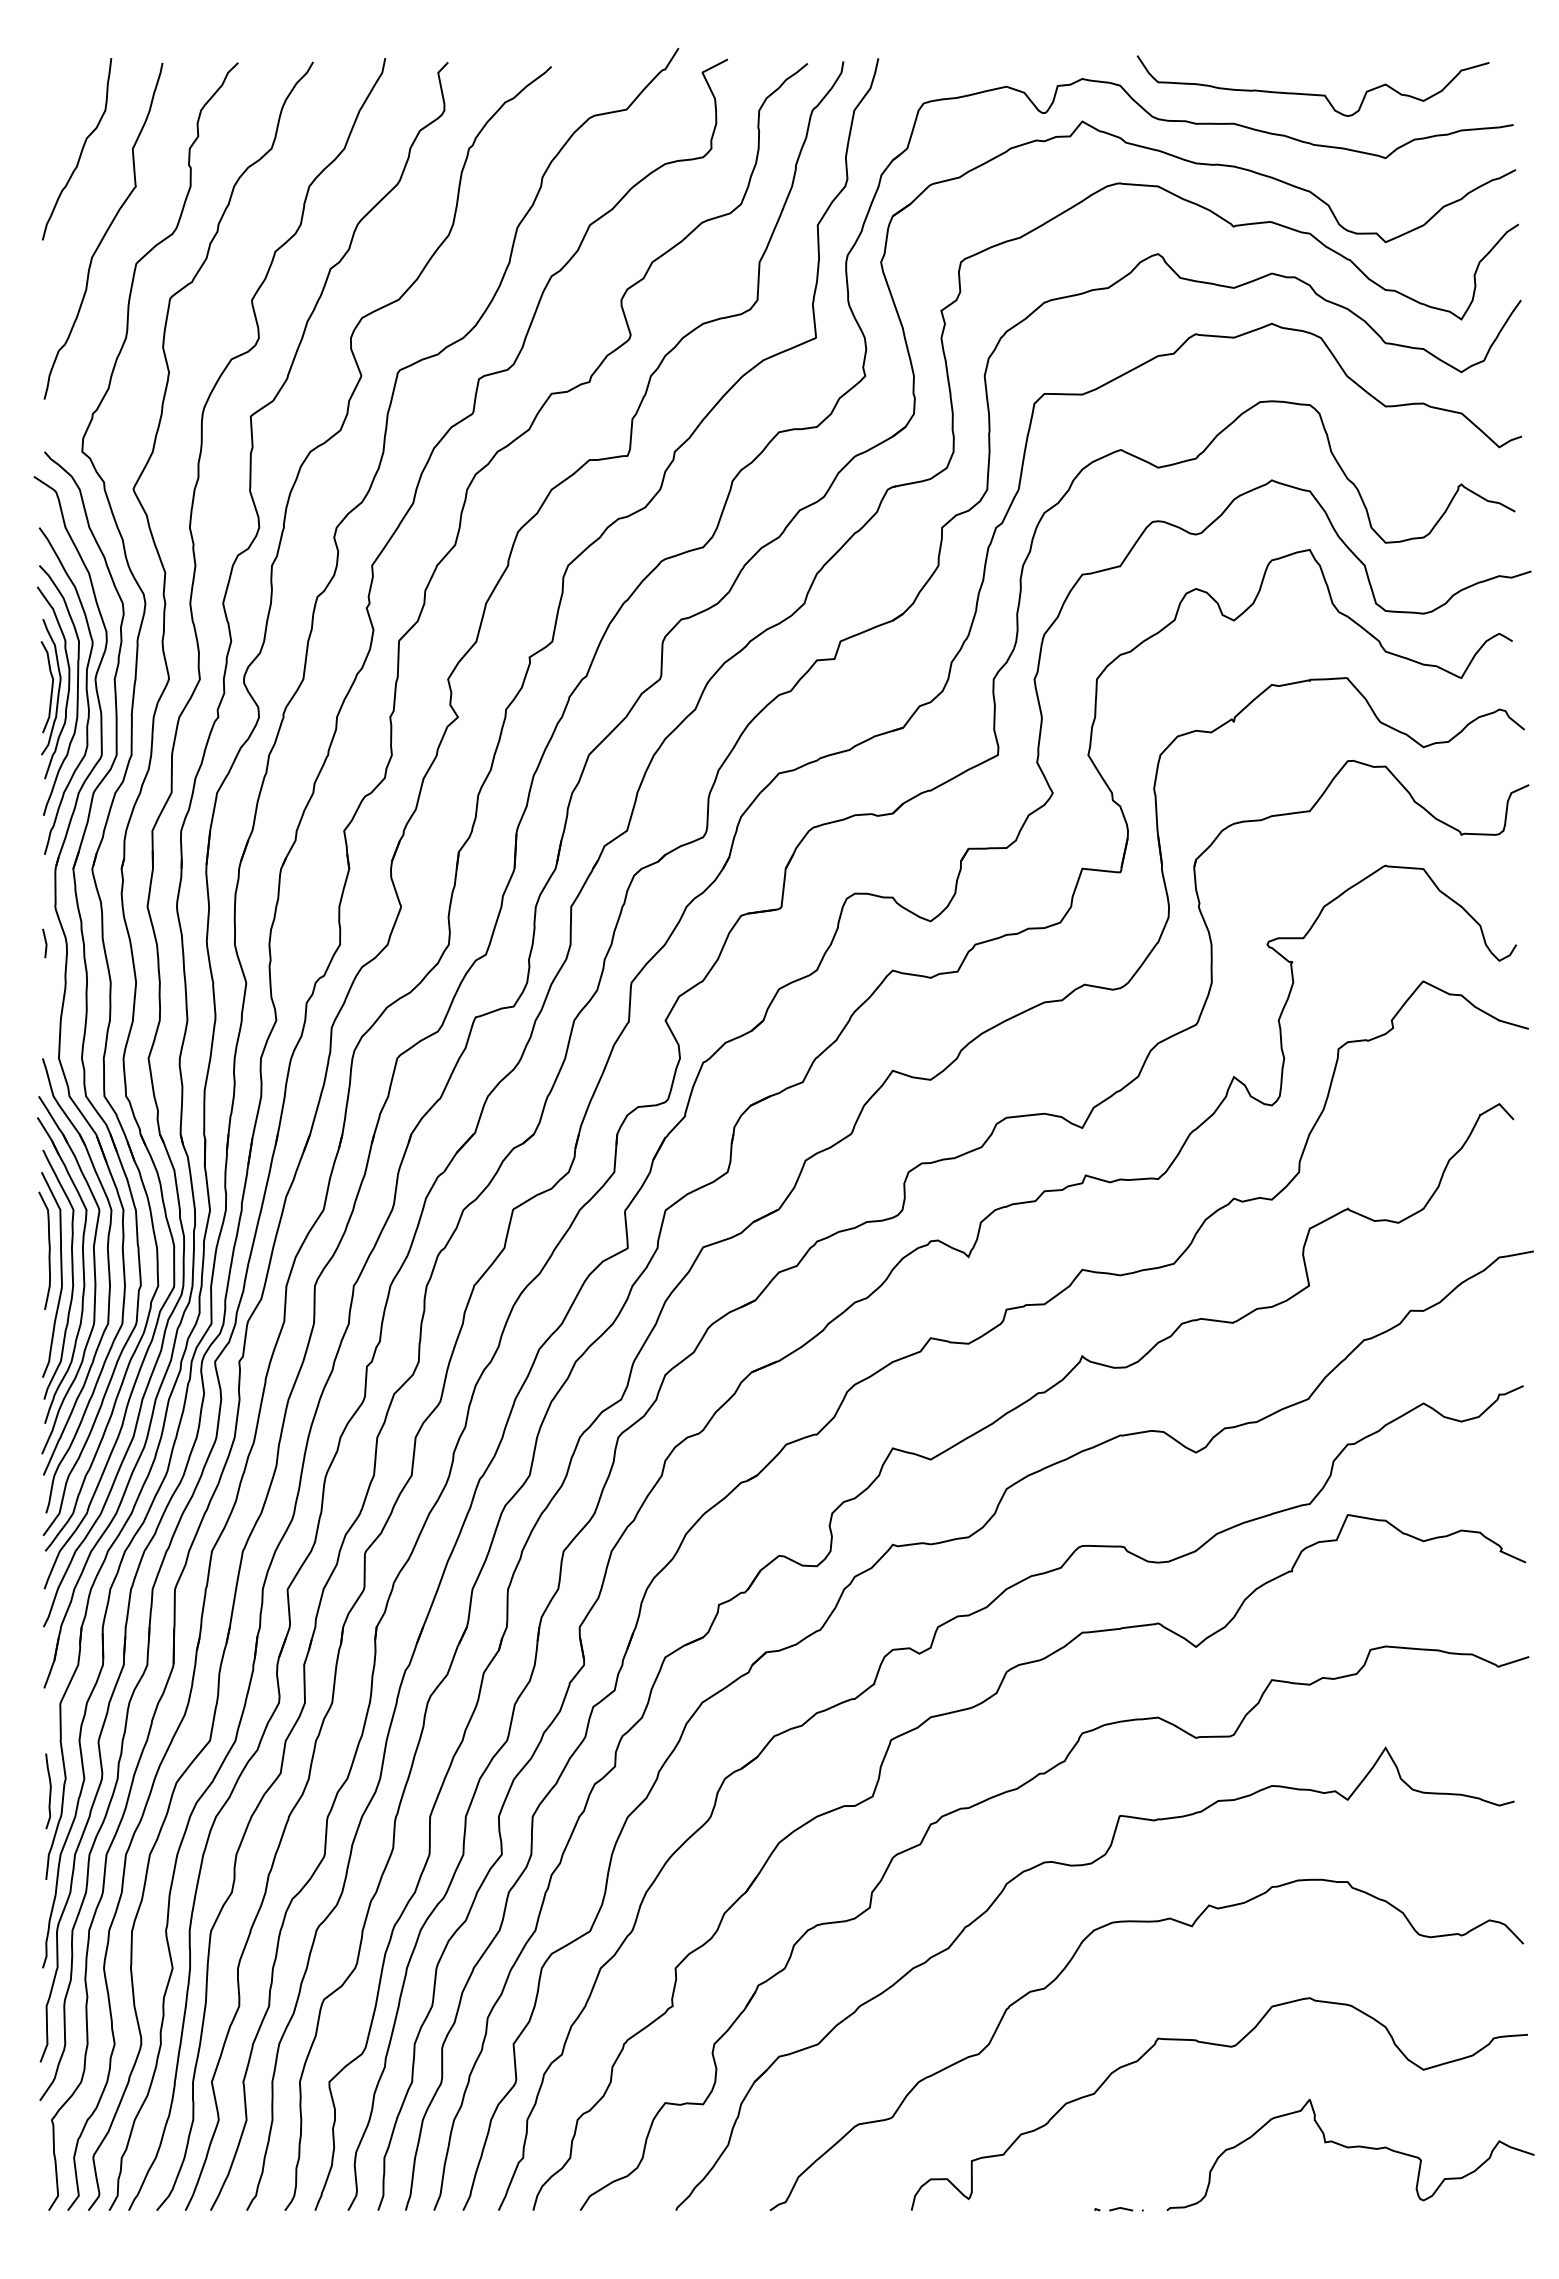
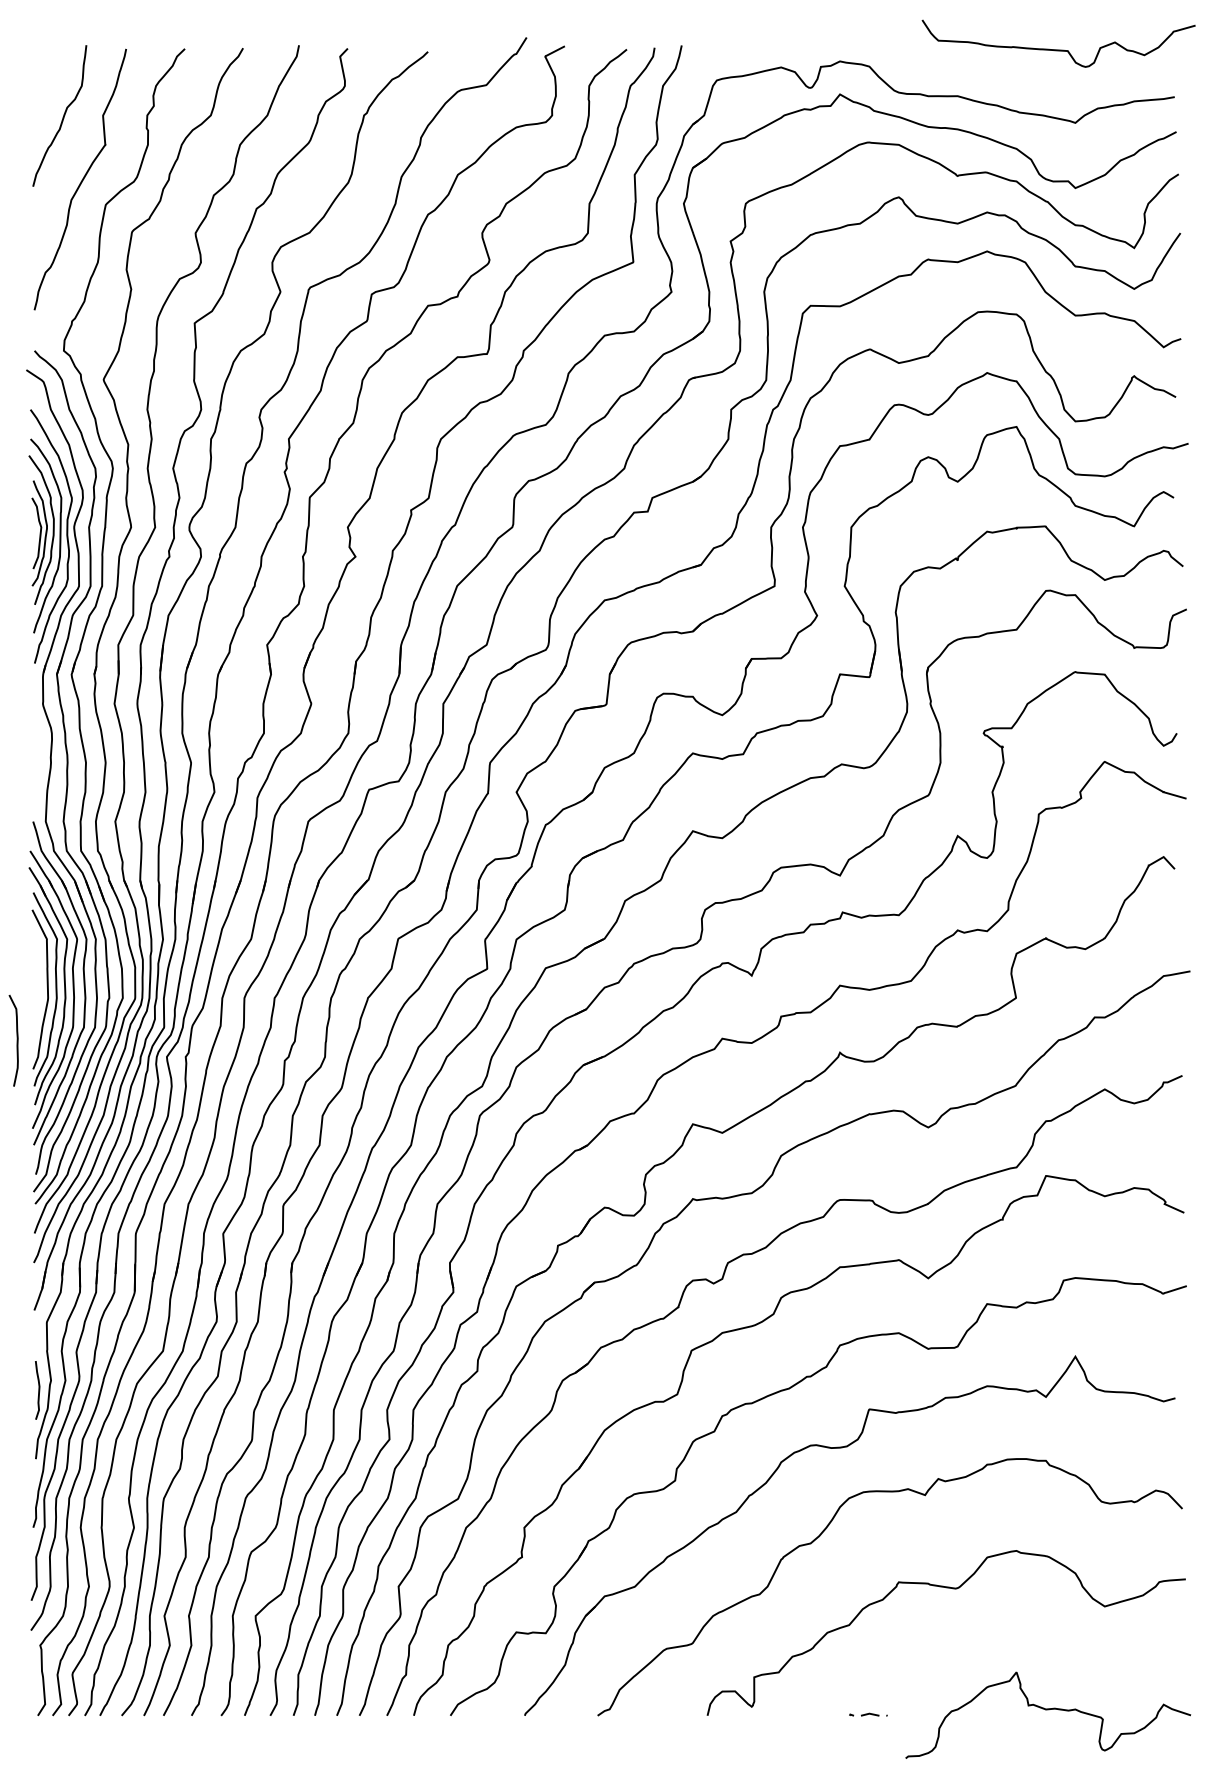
curve: (1312, 93) -> (1058, 49), moved
line: (45, 943) -> (35, 732), removed
curve: (48, 1250) -> (16, 1040), moved
curve: (1350, 2148) -> (1048, 1710), moved

